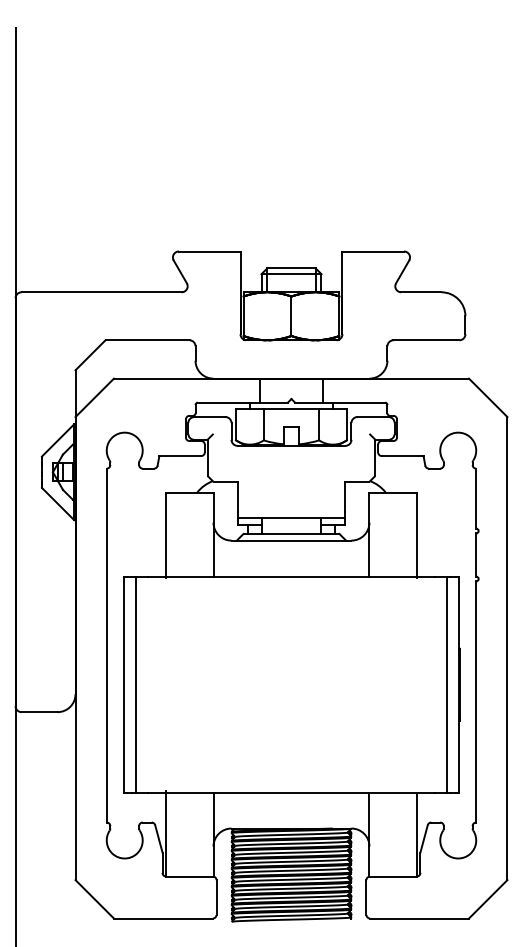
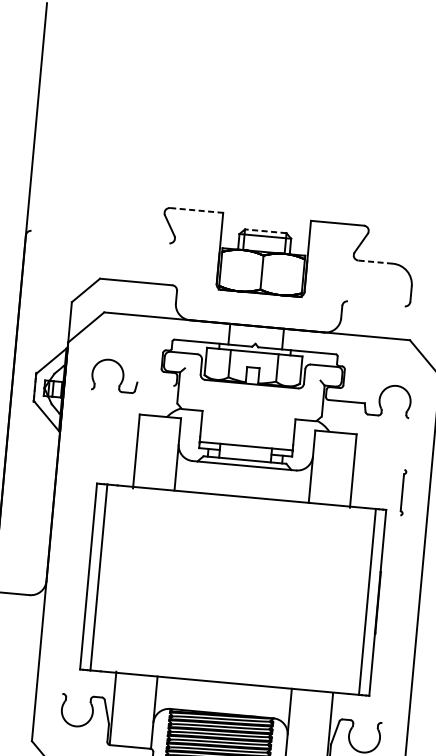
line: (209, 251) -> (196, 210), solid -> dashed
line: (290, 268) -> (264, 231), solid -> dashed
line: (101, 292) -> (100, 237), removed
line: (420, 292) -> (374, 262), solid -> dashed
line: (426, 340) -> (376, 304), removed
line: (180, 456) -> (155, 384), removed
line: (476, 498) -> (407, 444), removed
line: (106, 645) -> (76, 541), removed
line: (476, 701) -> (391, 618), removed

